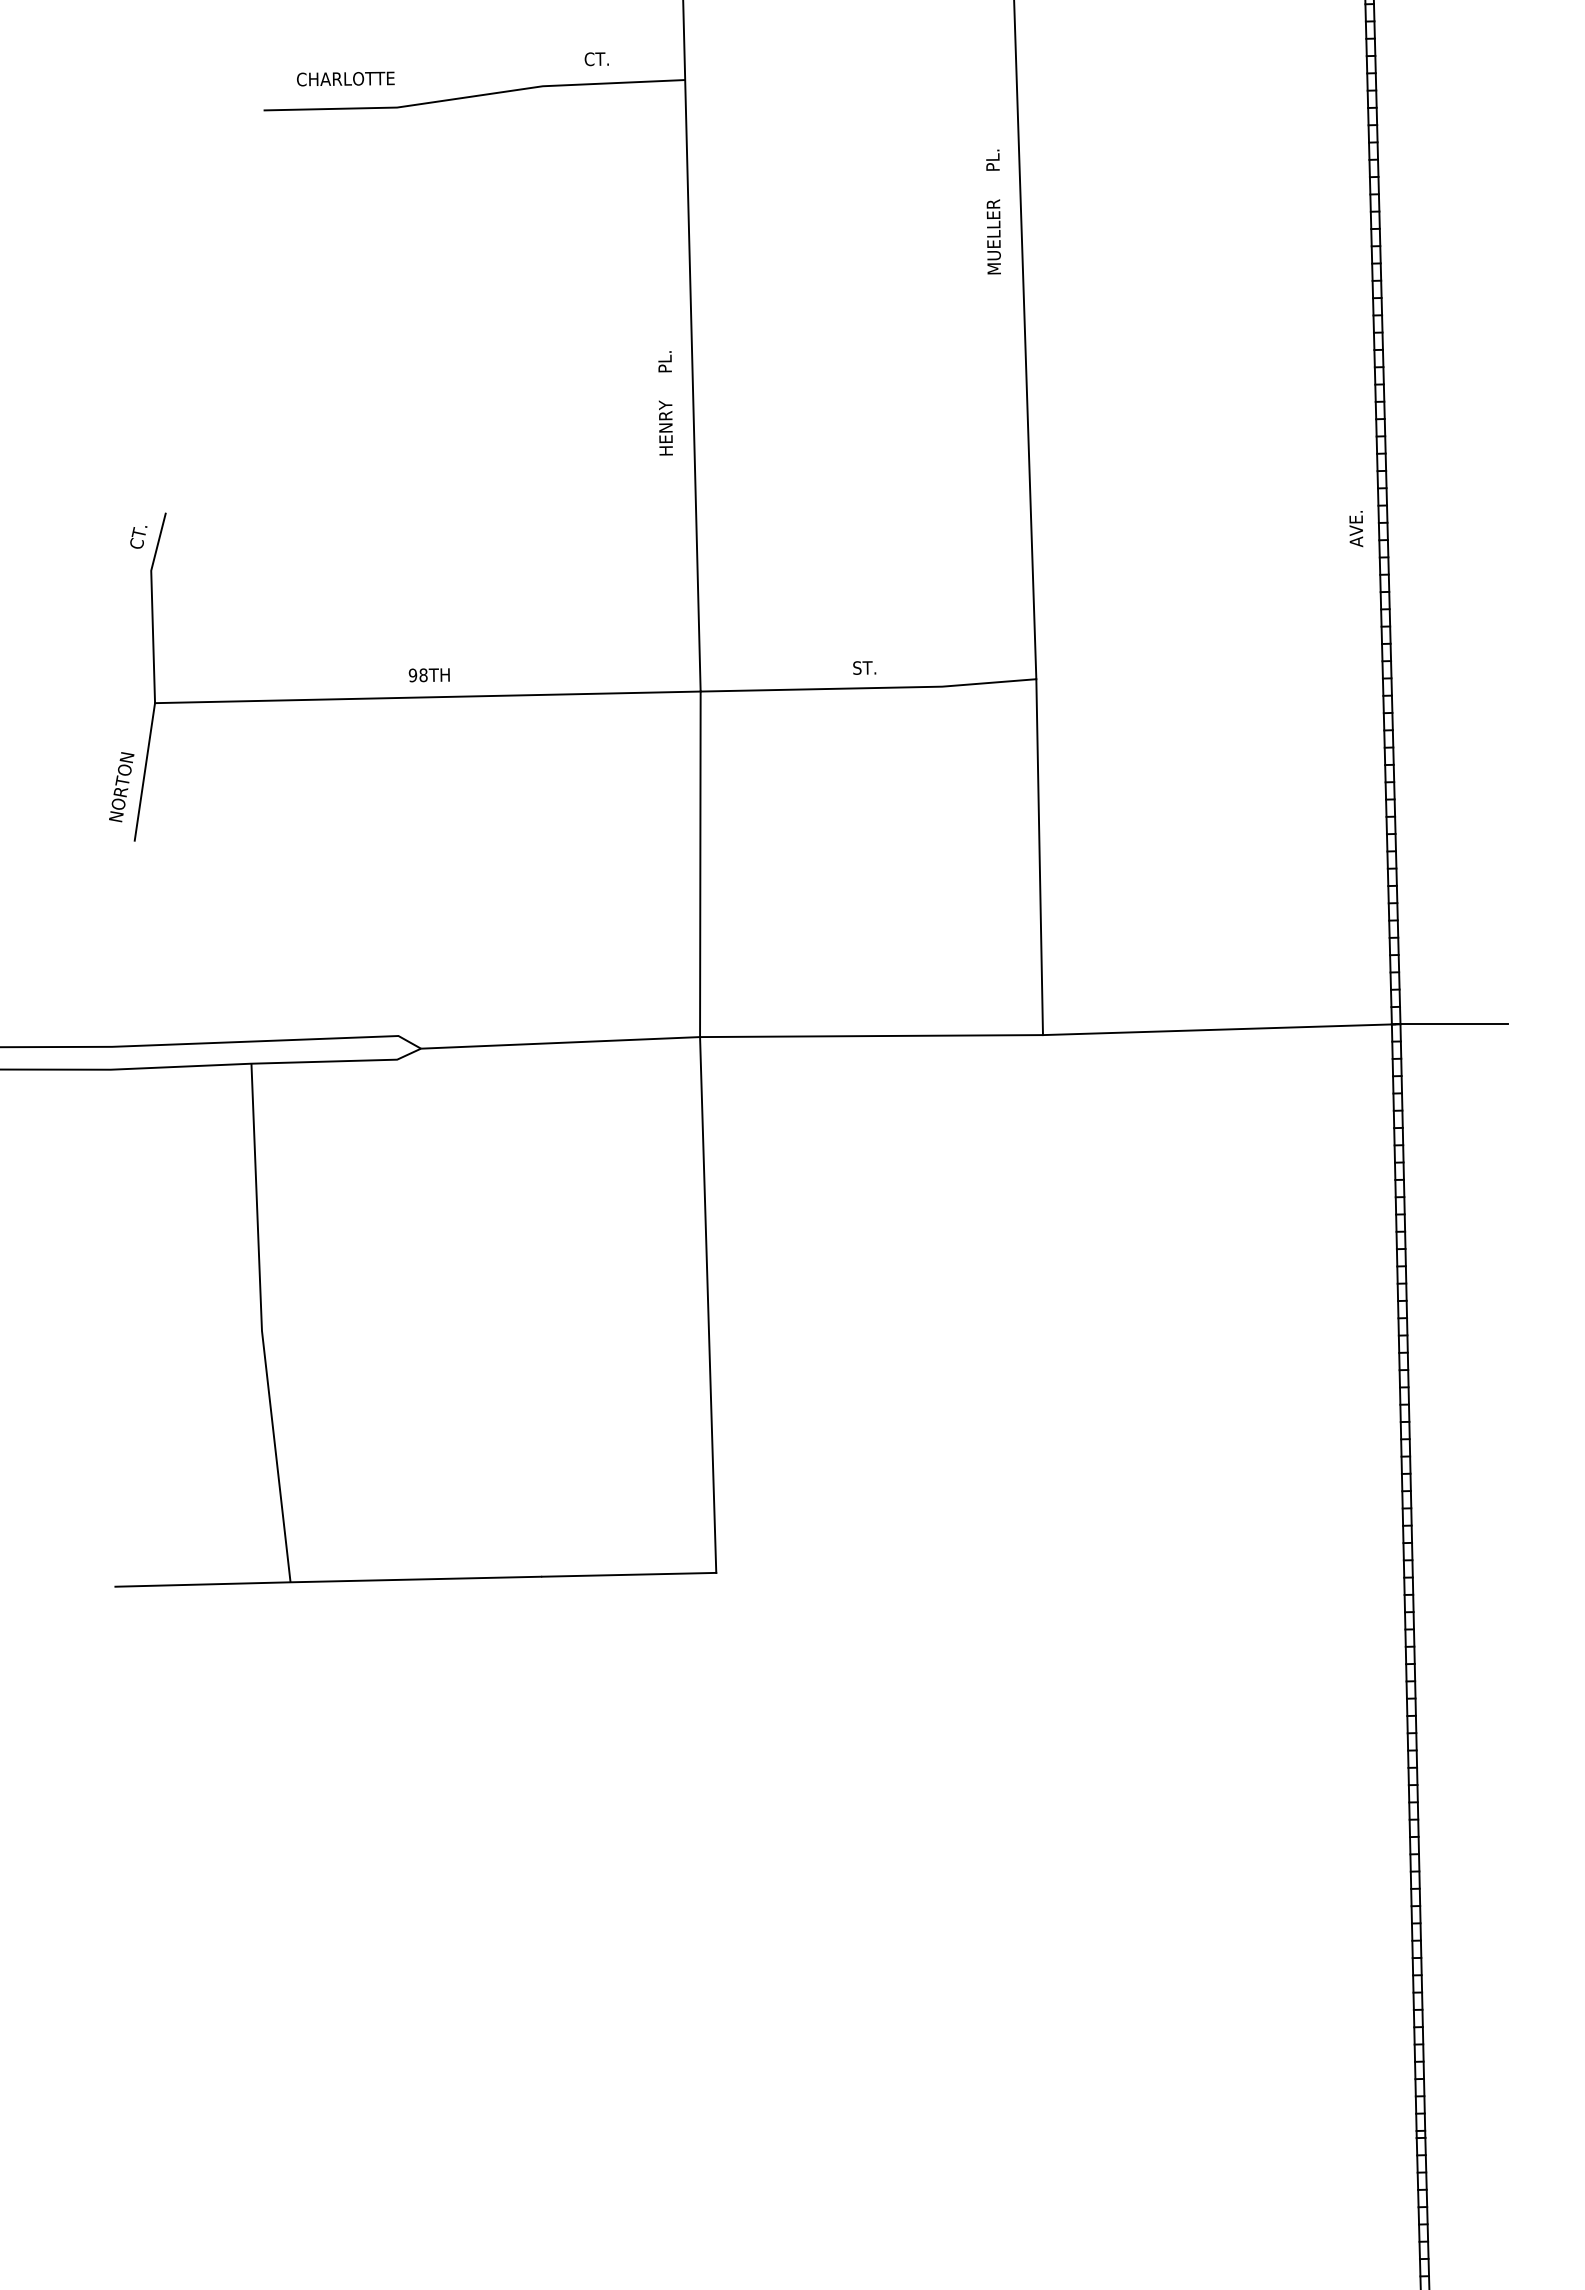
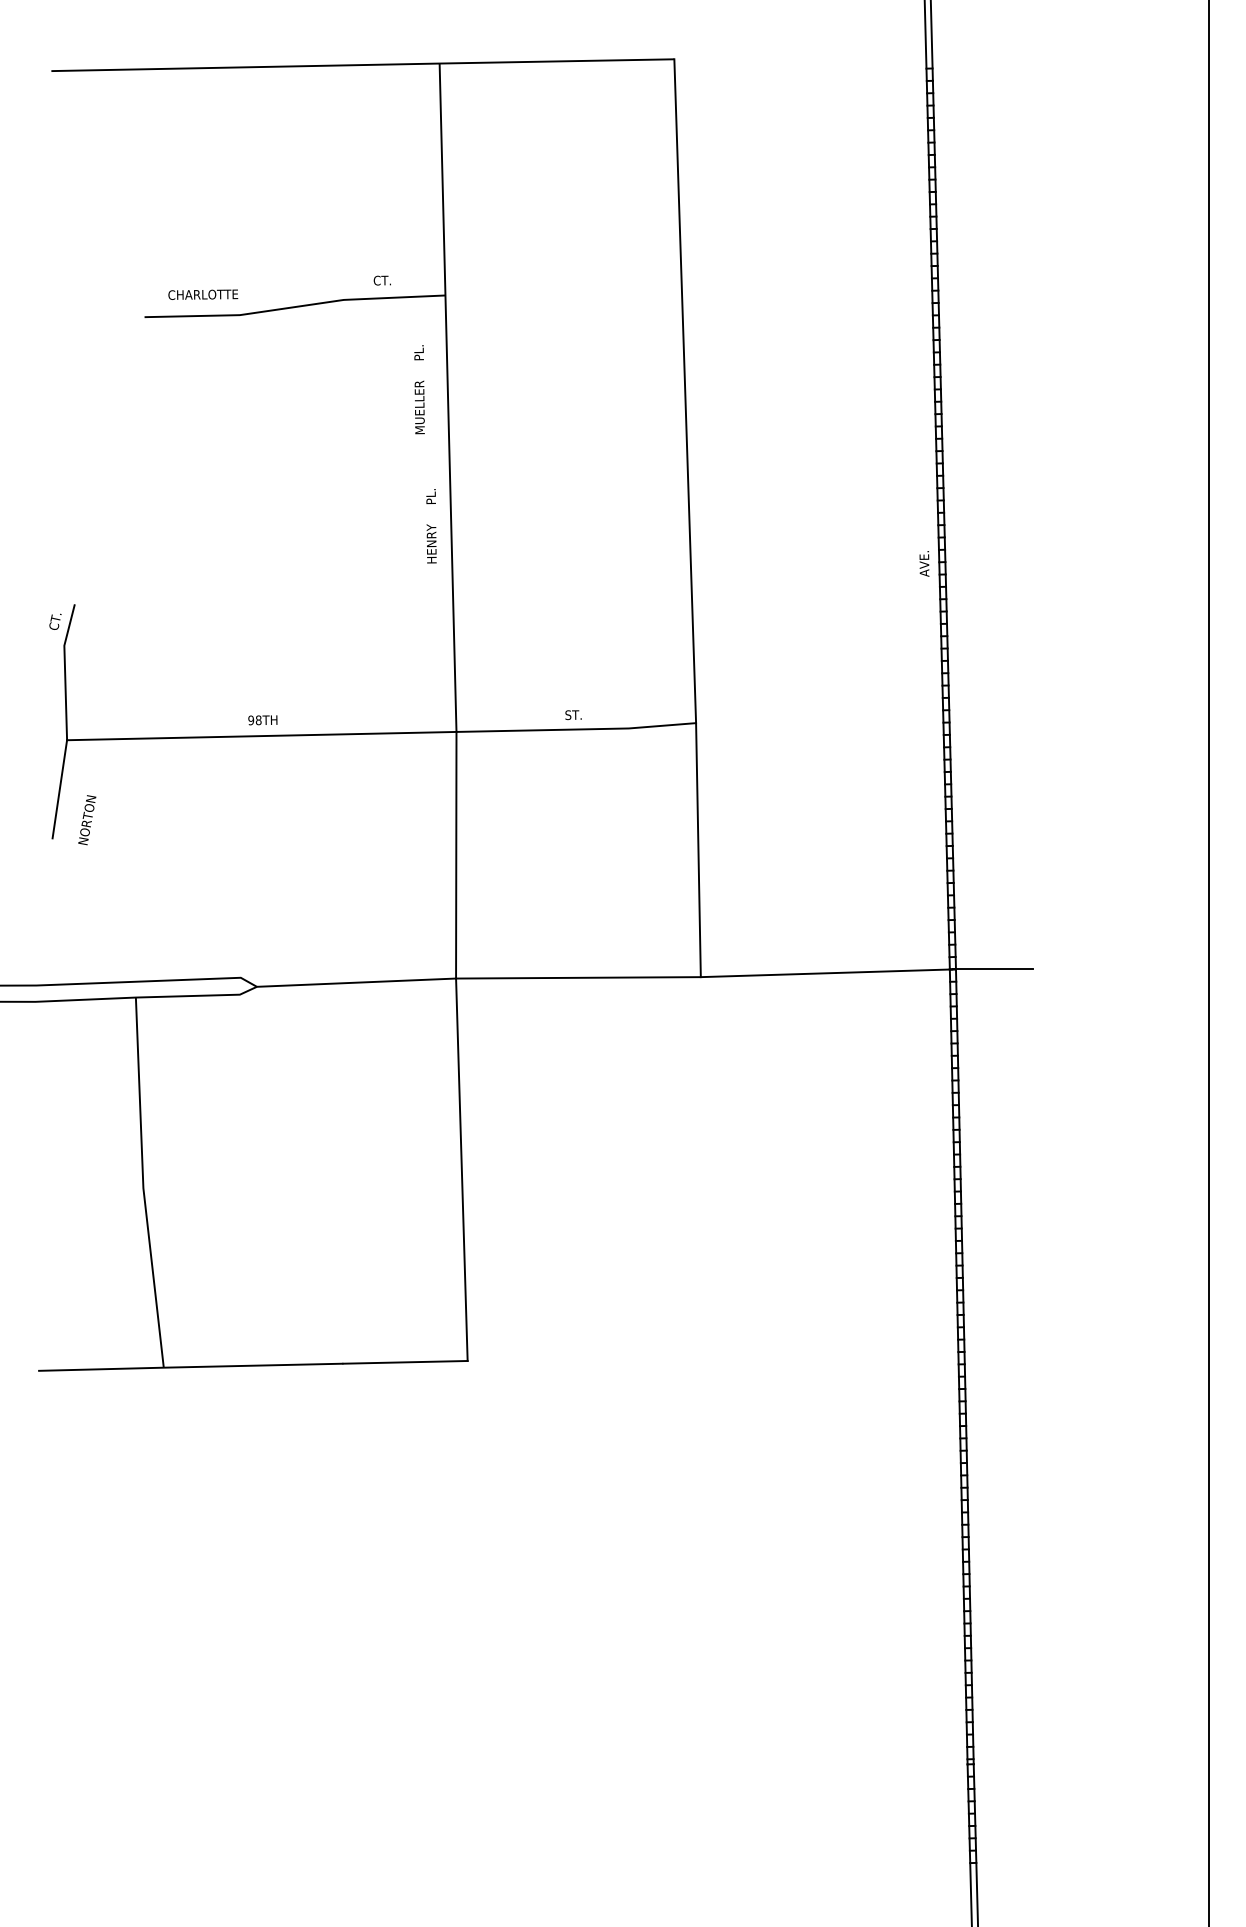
text: (993, 211) -> (419, 389), moved
text: (1356, 528) -> (924, 563), moved
text: (122, 787) -> (87, 820), moved

